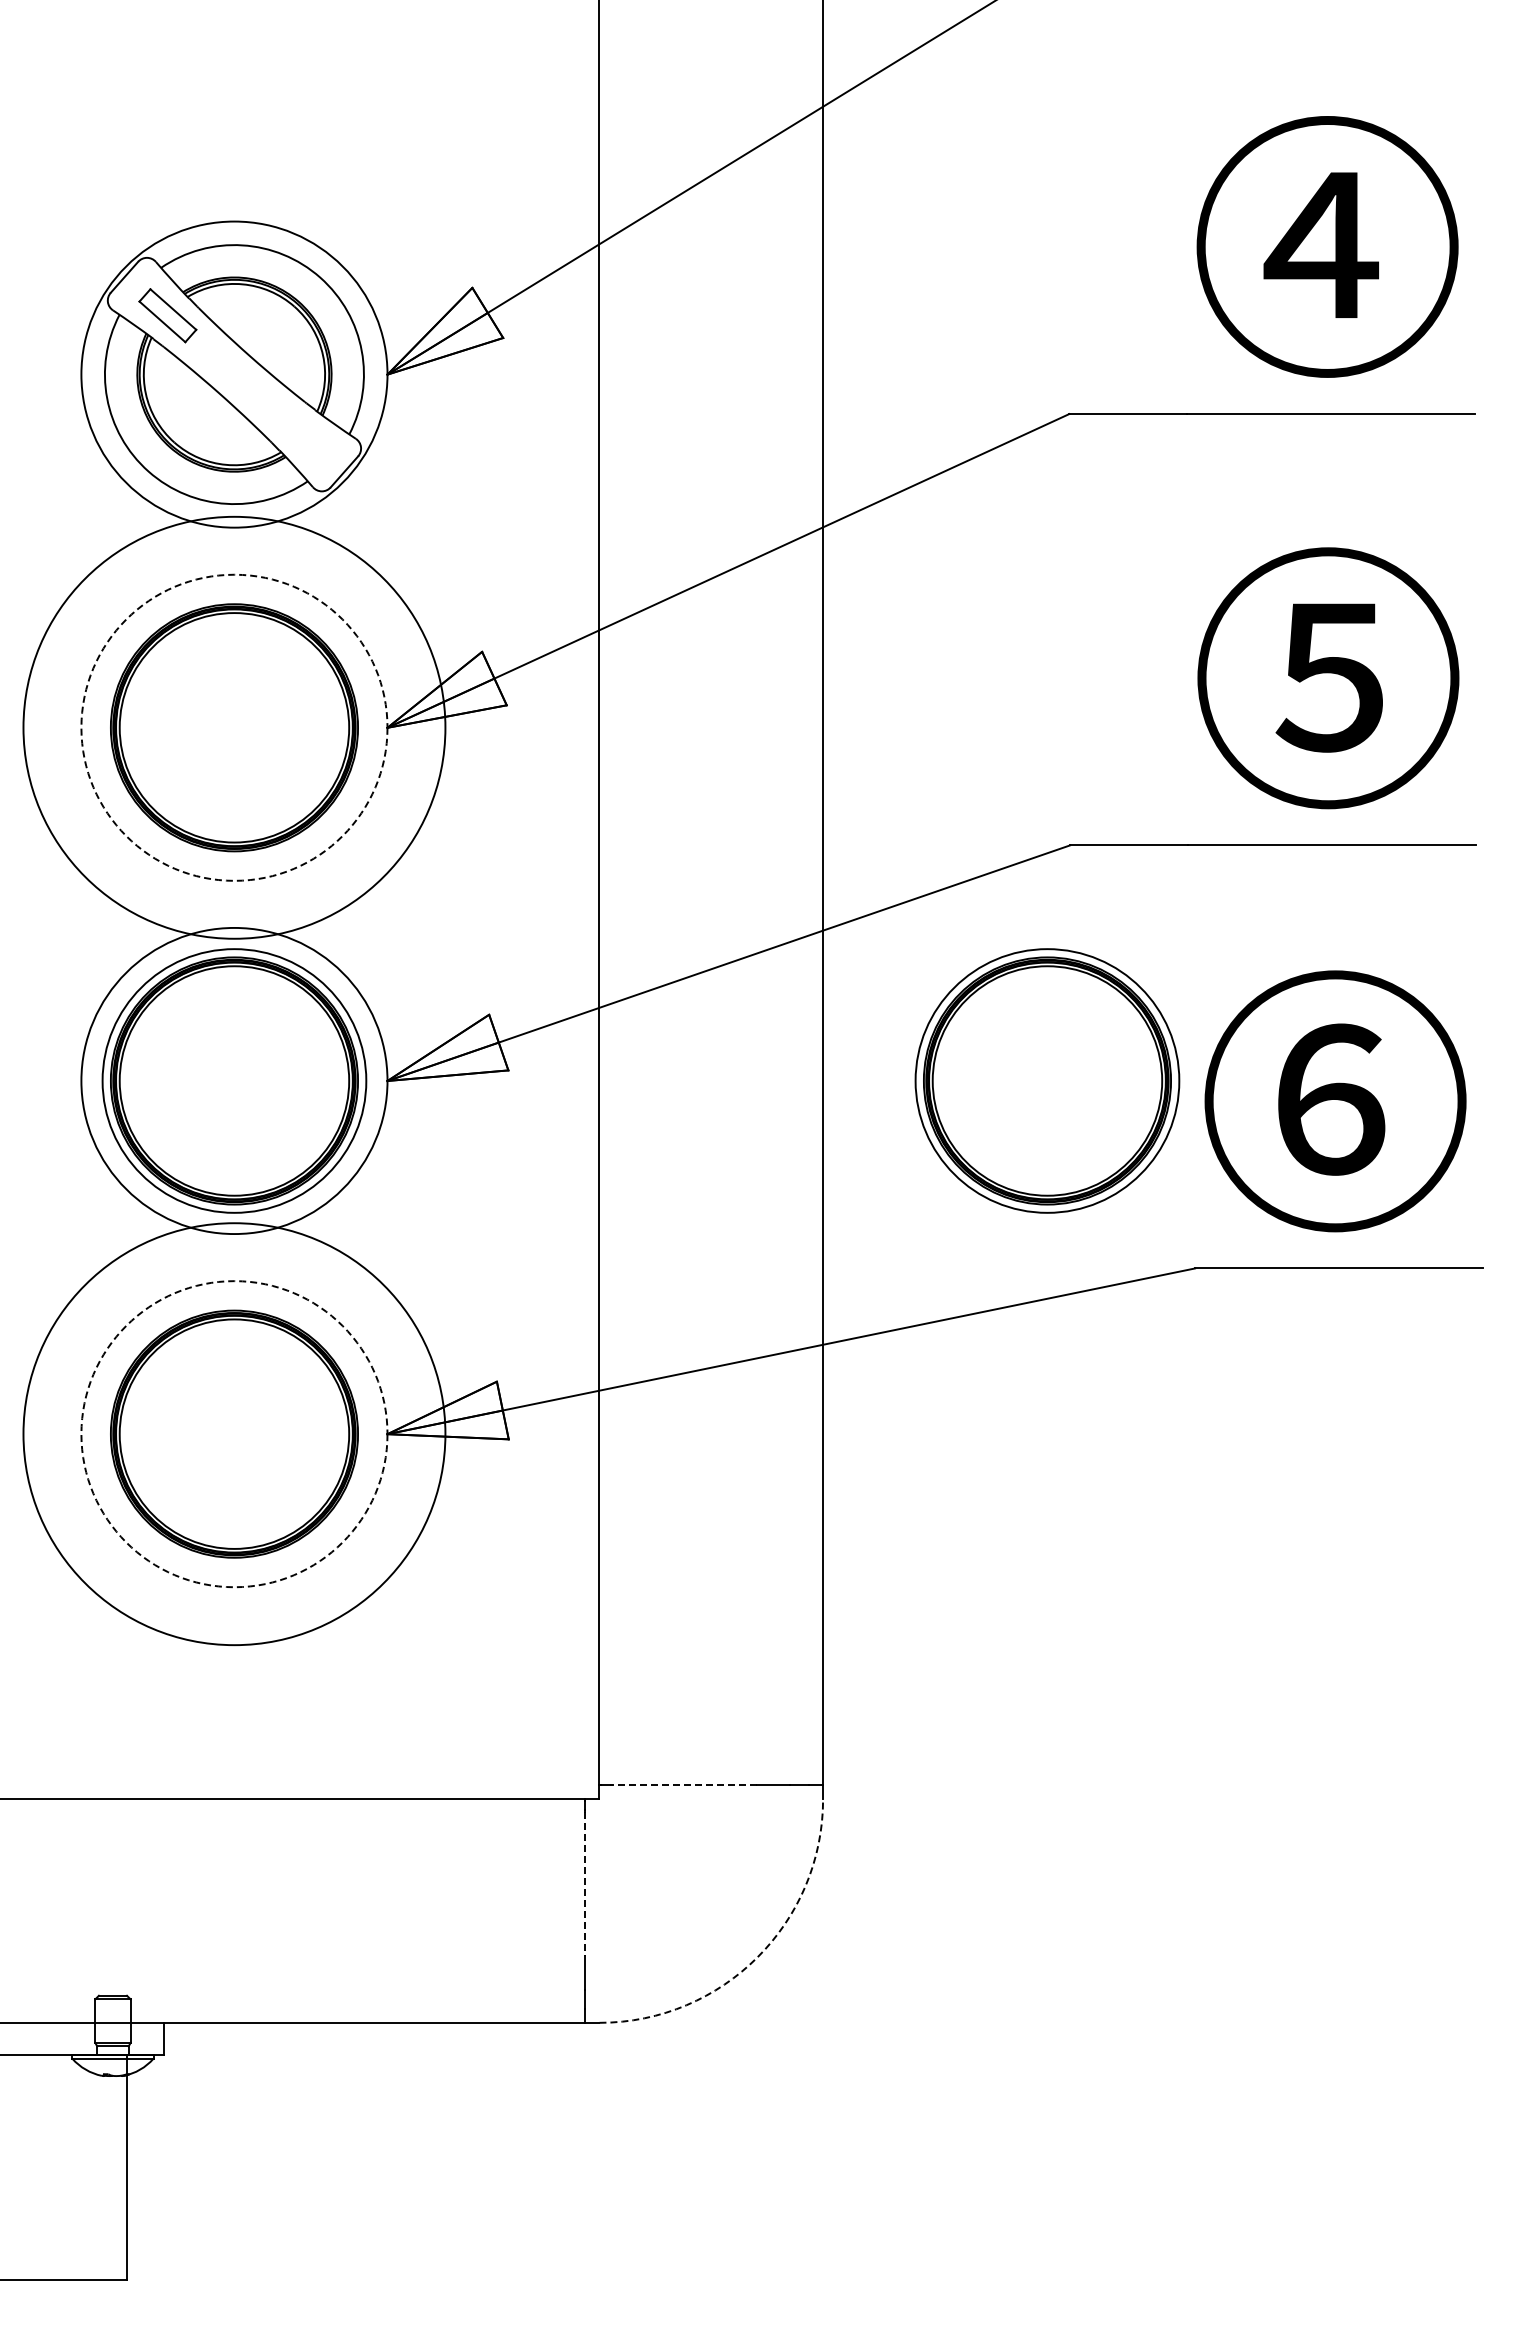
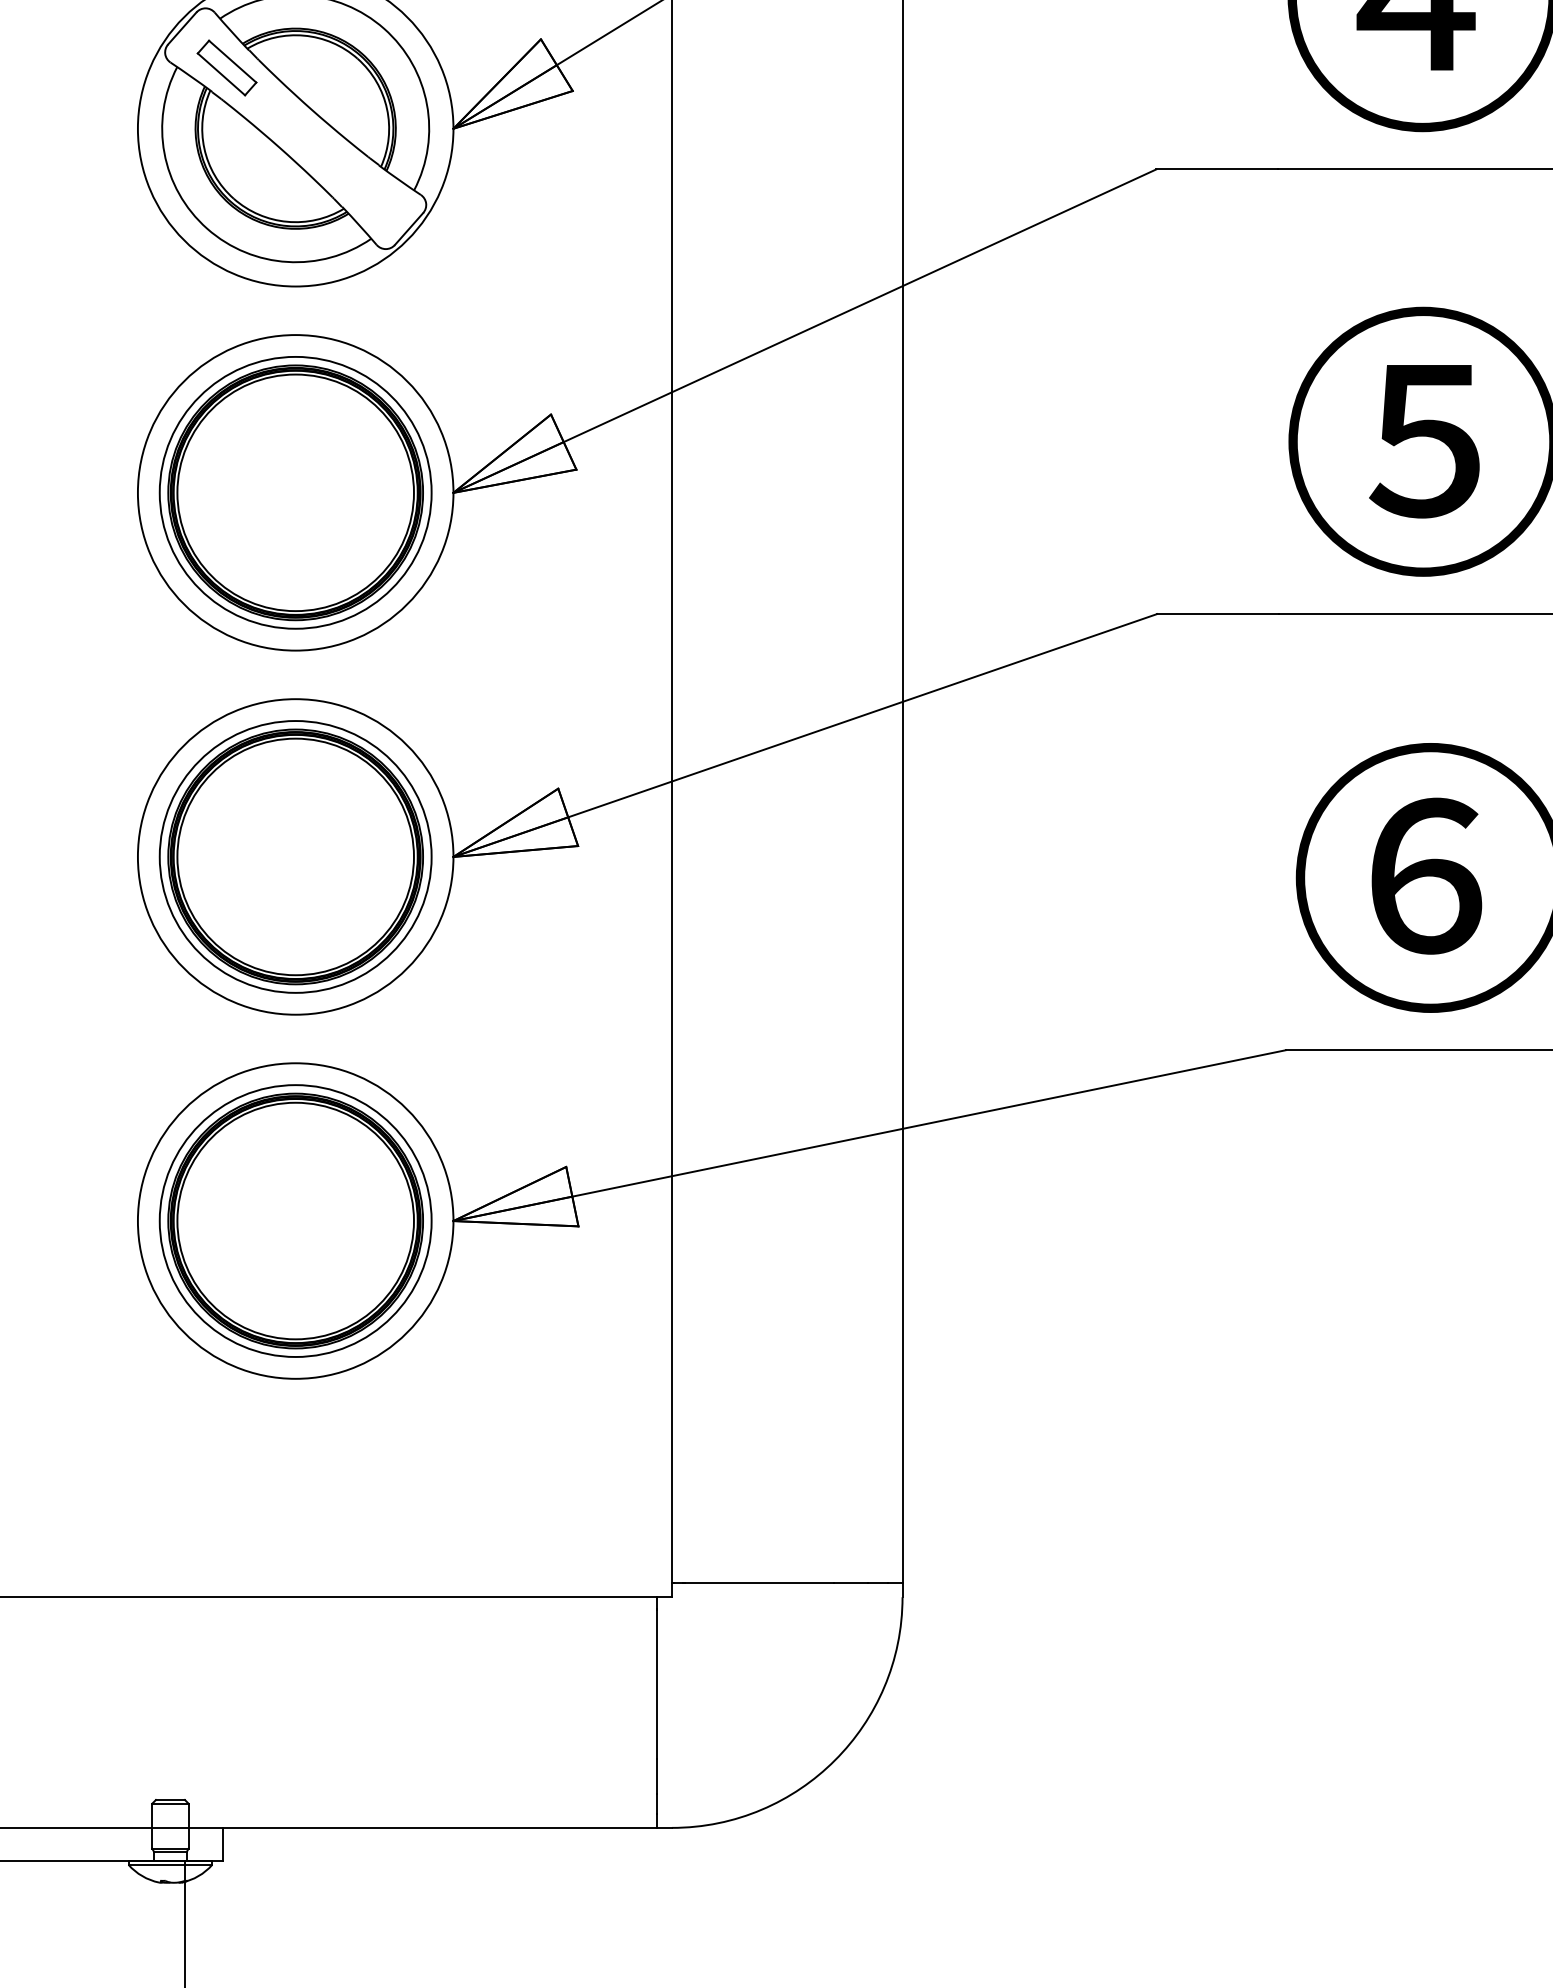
circle: (234, 727) -> (295, 492), dashed -> solid
circle: (234, 727) -> (295, 492), size x0.62
part: (1047, 1080) -> (1133, 856), removed
circle: (234, 1434) -> (295, 1221), dashed -> solid
circle: (234, 1434) -> (295, 1221), size x0.62
line: (683, 1785) -> (758, 1583), dashed -> solid
line: (585, 1884) -> (657, 1685), dashed -> solid
arc: (757, 1957) -> (834, 1760), dashed -> solid

